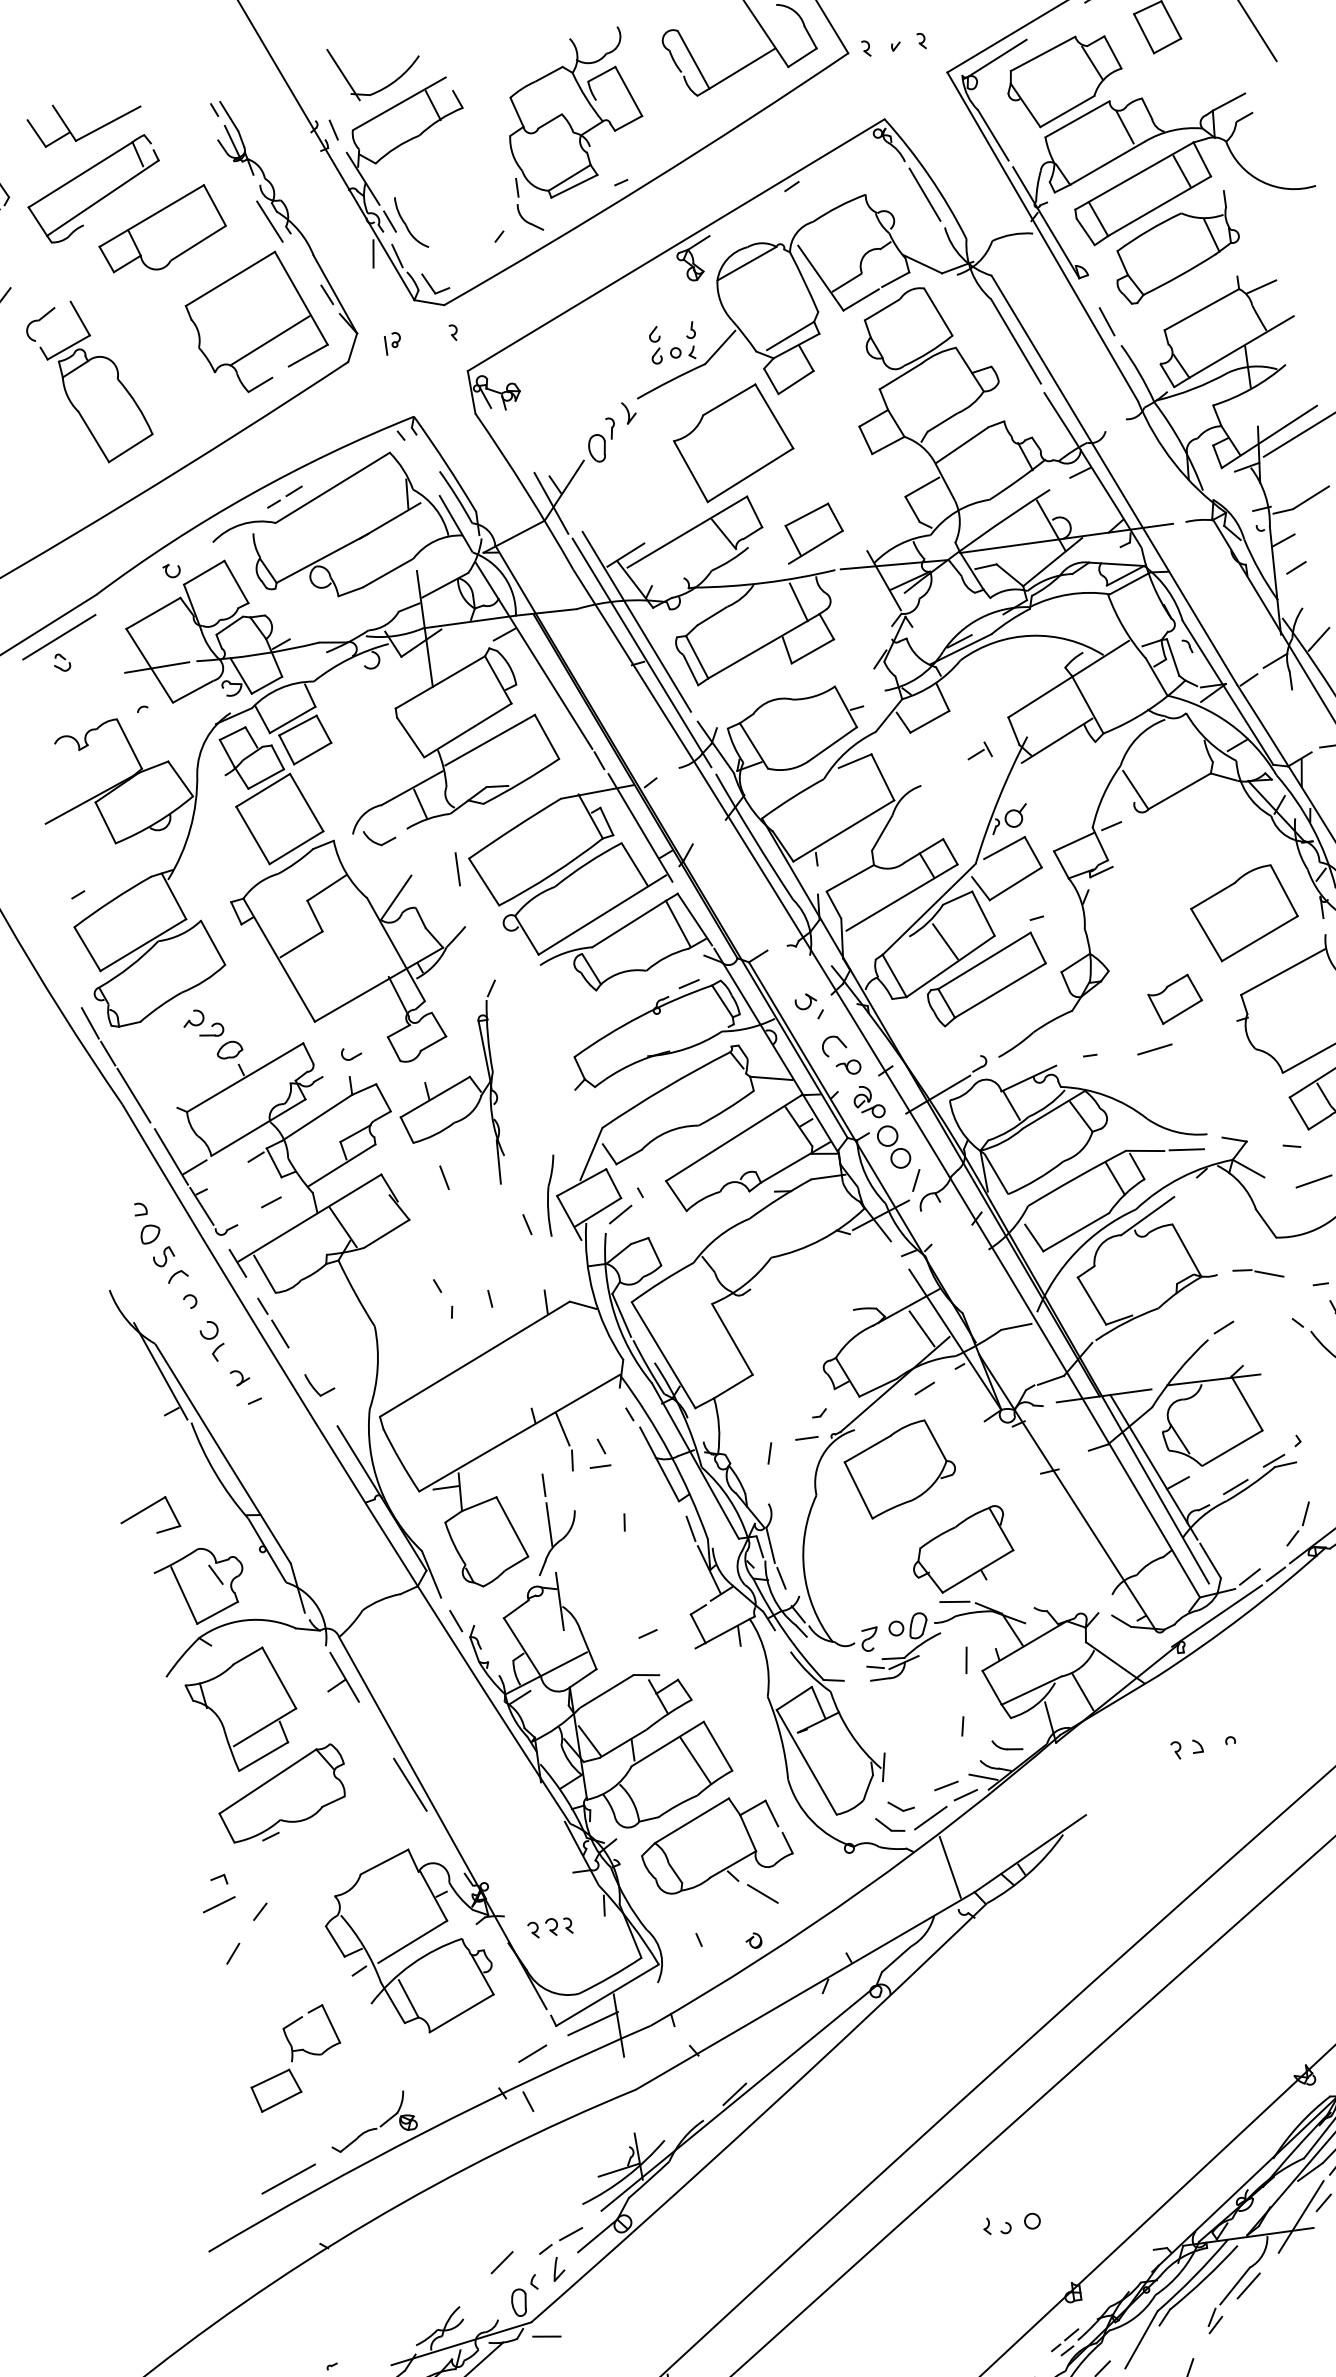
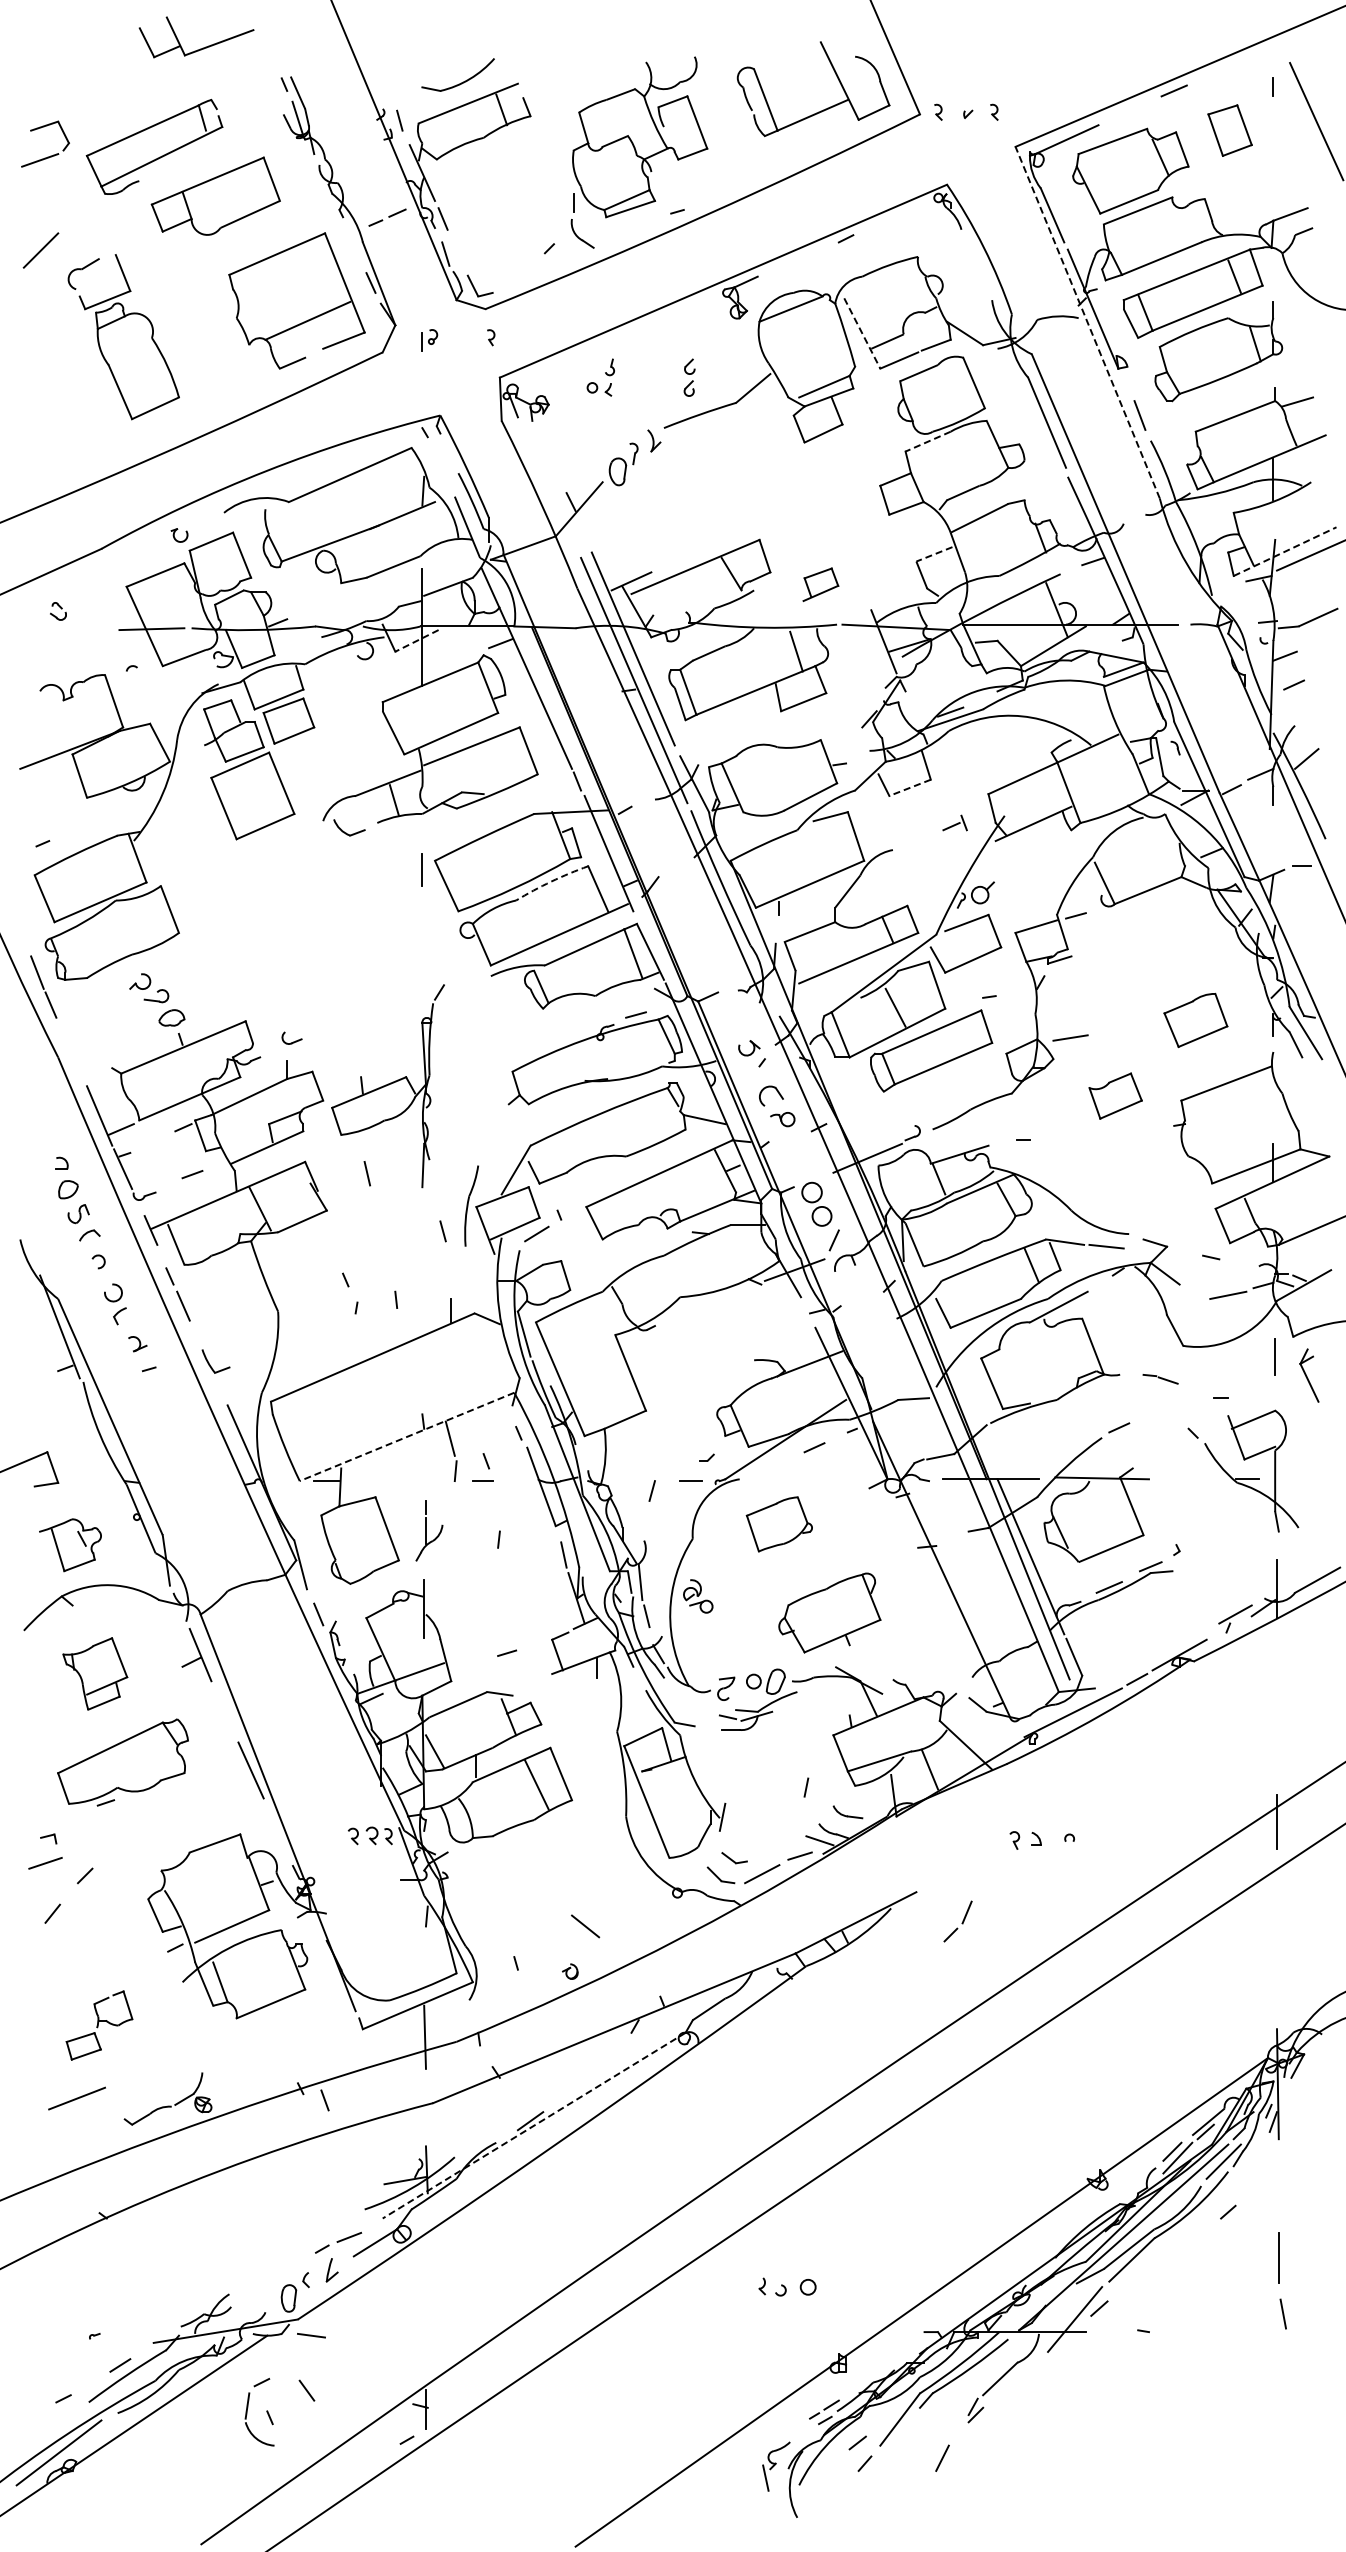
line: (343, 75) -> (416, 67), removed
line: (1124, 127) -> (1183, 225), removed
part: (92, 130) -> (202, 47), moved
line: (924, 194) -> (976, 264), removed
line: (270, 221) -> (324, 202), removed
part: (411, 222) -> (464, 222), removed
line: (1042, 236) -> (1087, 322), solid -> dashed
line: (373, 253) -> (422, 248), removed
line: (821, 278) -> (862, 333), solid -> dashed
part: (682, 341) -> (600, 377), moved
line: (901, 376) -> (928, 441), solid -> dashed
line: (1269, 436) -> (1285, 551), solid -> dashed
part: (732, 442) -> (752, 484), removed
line: (921, 487) -> (933, 554), solid -> dashed
line: (285, 496) -> (388, 217), moved
line: (551, 502) -> (564, 519), removed
part: (813, 532) -> (820, 584), size x0.6
line: (58, 636) -> (58, 585), removed
line: (420, 643) -> (416, 641), solid -> dashed
line: (929, 722) -> (909, 788), solid -> dashed
arc: (587, 863) -> (551, 881), solid -> dashed
part: (1244, 913) -> (1195, 1020), size x0.6
part: (353, 952) -> (307, 938), removed
line: (1154, 1048) -> (1070, 1037), moved
line: (133, 1096) -> (70, 1050), removed
part: (869, 1102) -> (698, 1596), moved
part: (1258, 1274) -> (1160, 1379), size x0.7
line: (921, 1329) -> (819, 1388), removed
line: (519, 1433) -> (406, 1437), solid -> dashed
part: (900, 1469) -> (779, 1524), size x0.6
line: (1177, 1482) -> (1052, 1575), removed
part: (554, 1522) -> (429, 1530), size x0.6
part: (1297, 1524) -> (957, 1921), moved
line: (1249, 1577) -> (1110, 1678), removed
part: (200, 1586) -> (70, 1545), size x0.7
line: (955, 1602) -> (815, 1663), removed
line: (965, 1660) -> (818, 1722), removed
part: (243, 1709) -> (95, 1673), size x0.6
line: (945, 1786) -> (781, 1844), removed
part: (715, 1843) -> (545, 1870), removed
line: (949, 1867) -> (774, 1925), removed
part: (549, 1927) -> (369, 1835), moved
line: (592, 2023) -> (399, 2031), removed
line: (532, 2053) -> (335, 2053), removed
part: (294, 2058) -> (99, 2025), size x0.7
line: (739, 2098) -> (534, 2125), solid -> dashed
line: (288, 2179) -> (76, 2098), moved
line: (501, 2262) -> (276, 2256), removed
line: (1248, 2285) -> (1013, 2380), removed

